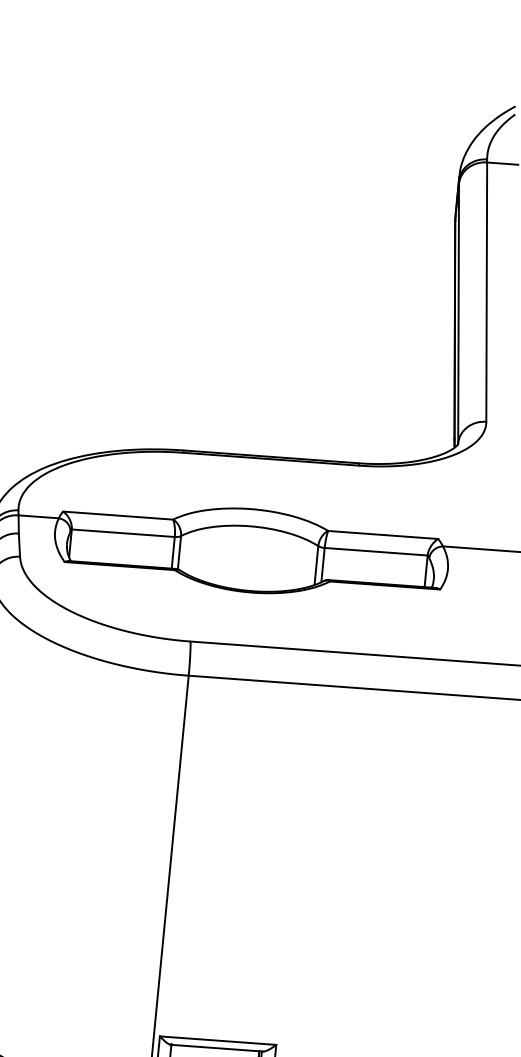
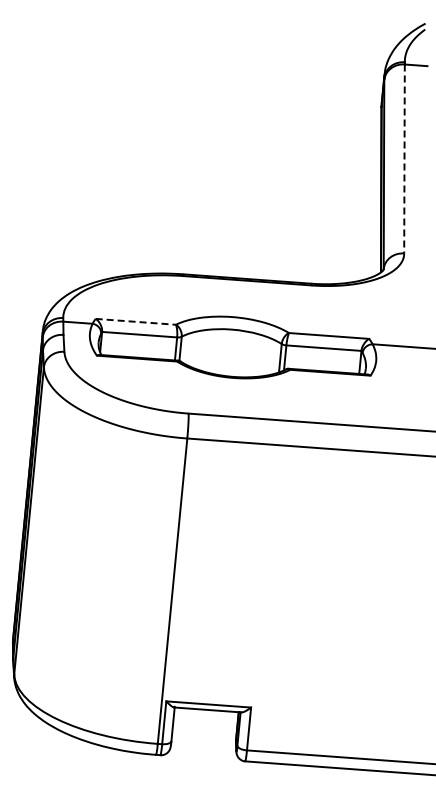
line: (486, 292) -> (404, 159), solid -> dashed
line: (118, 515) -> (136, 321), solid -> dashed

